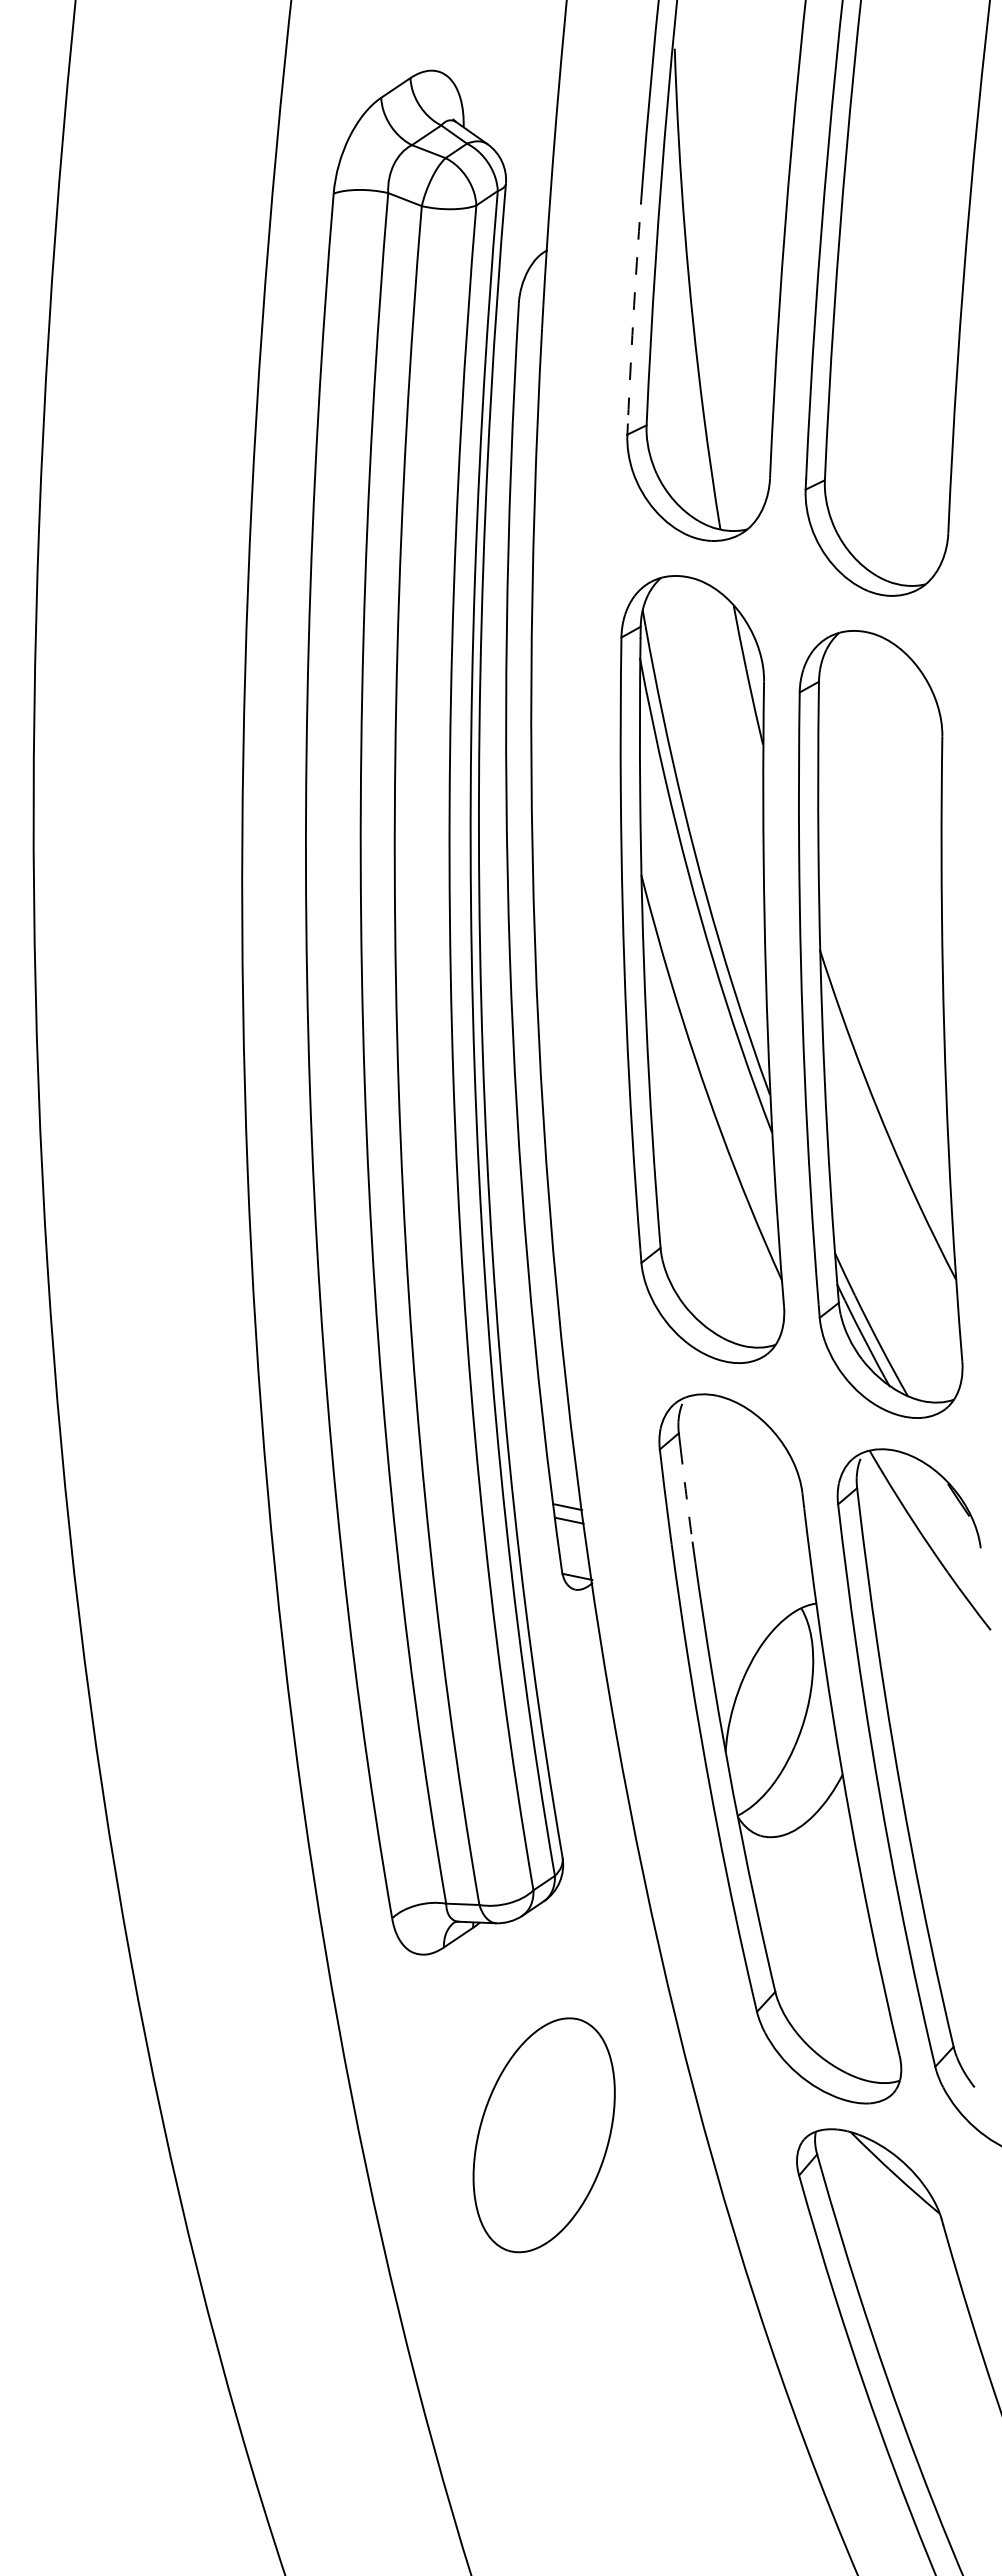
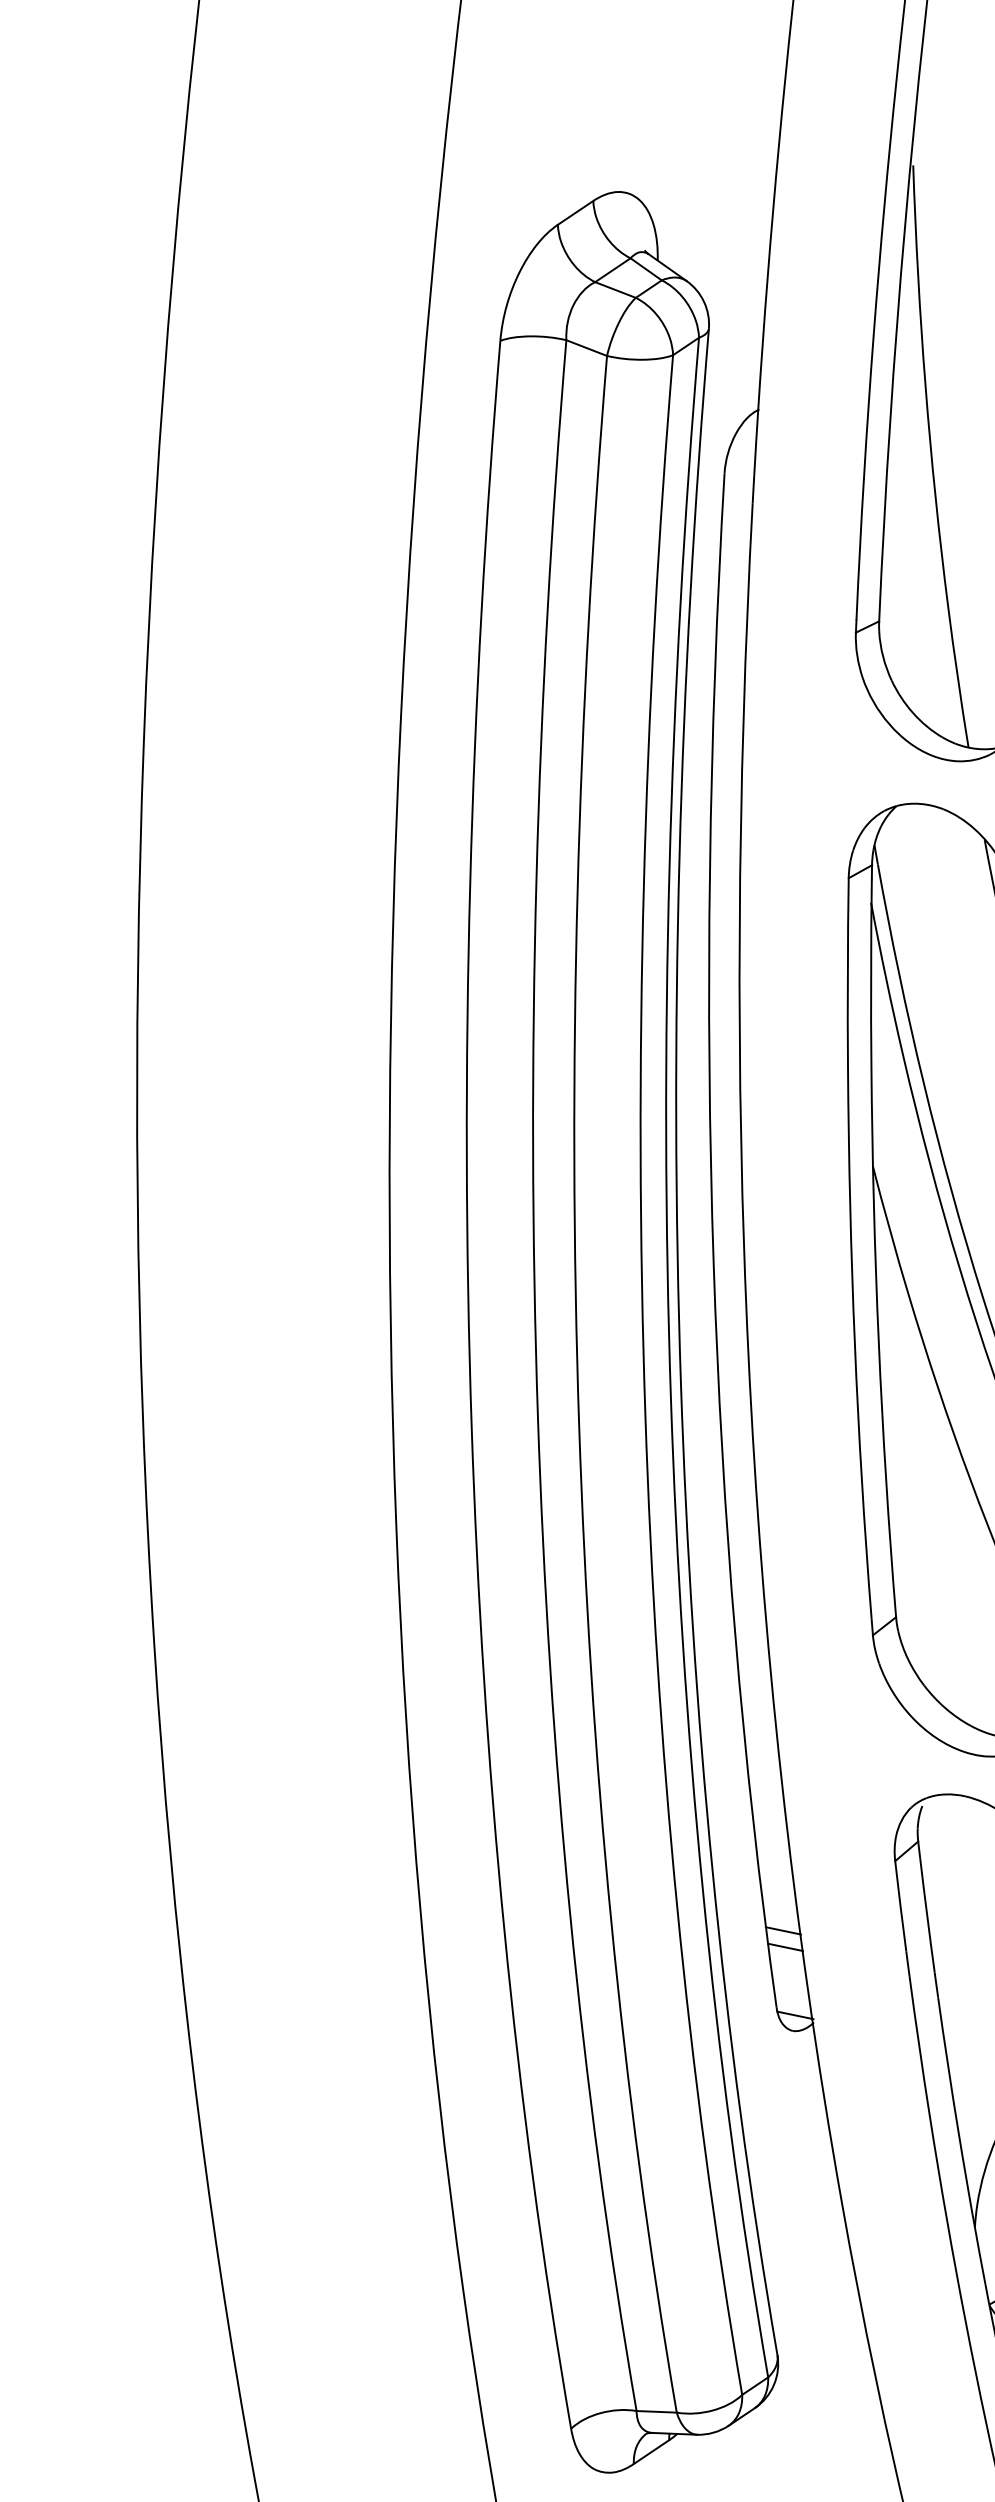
arc: (634, 305) -> (864, 476), dashed -> solid
arc: (686, 1494) -> (927, 1915), dashed -> solid

